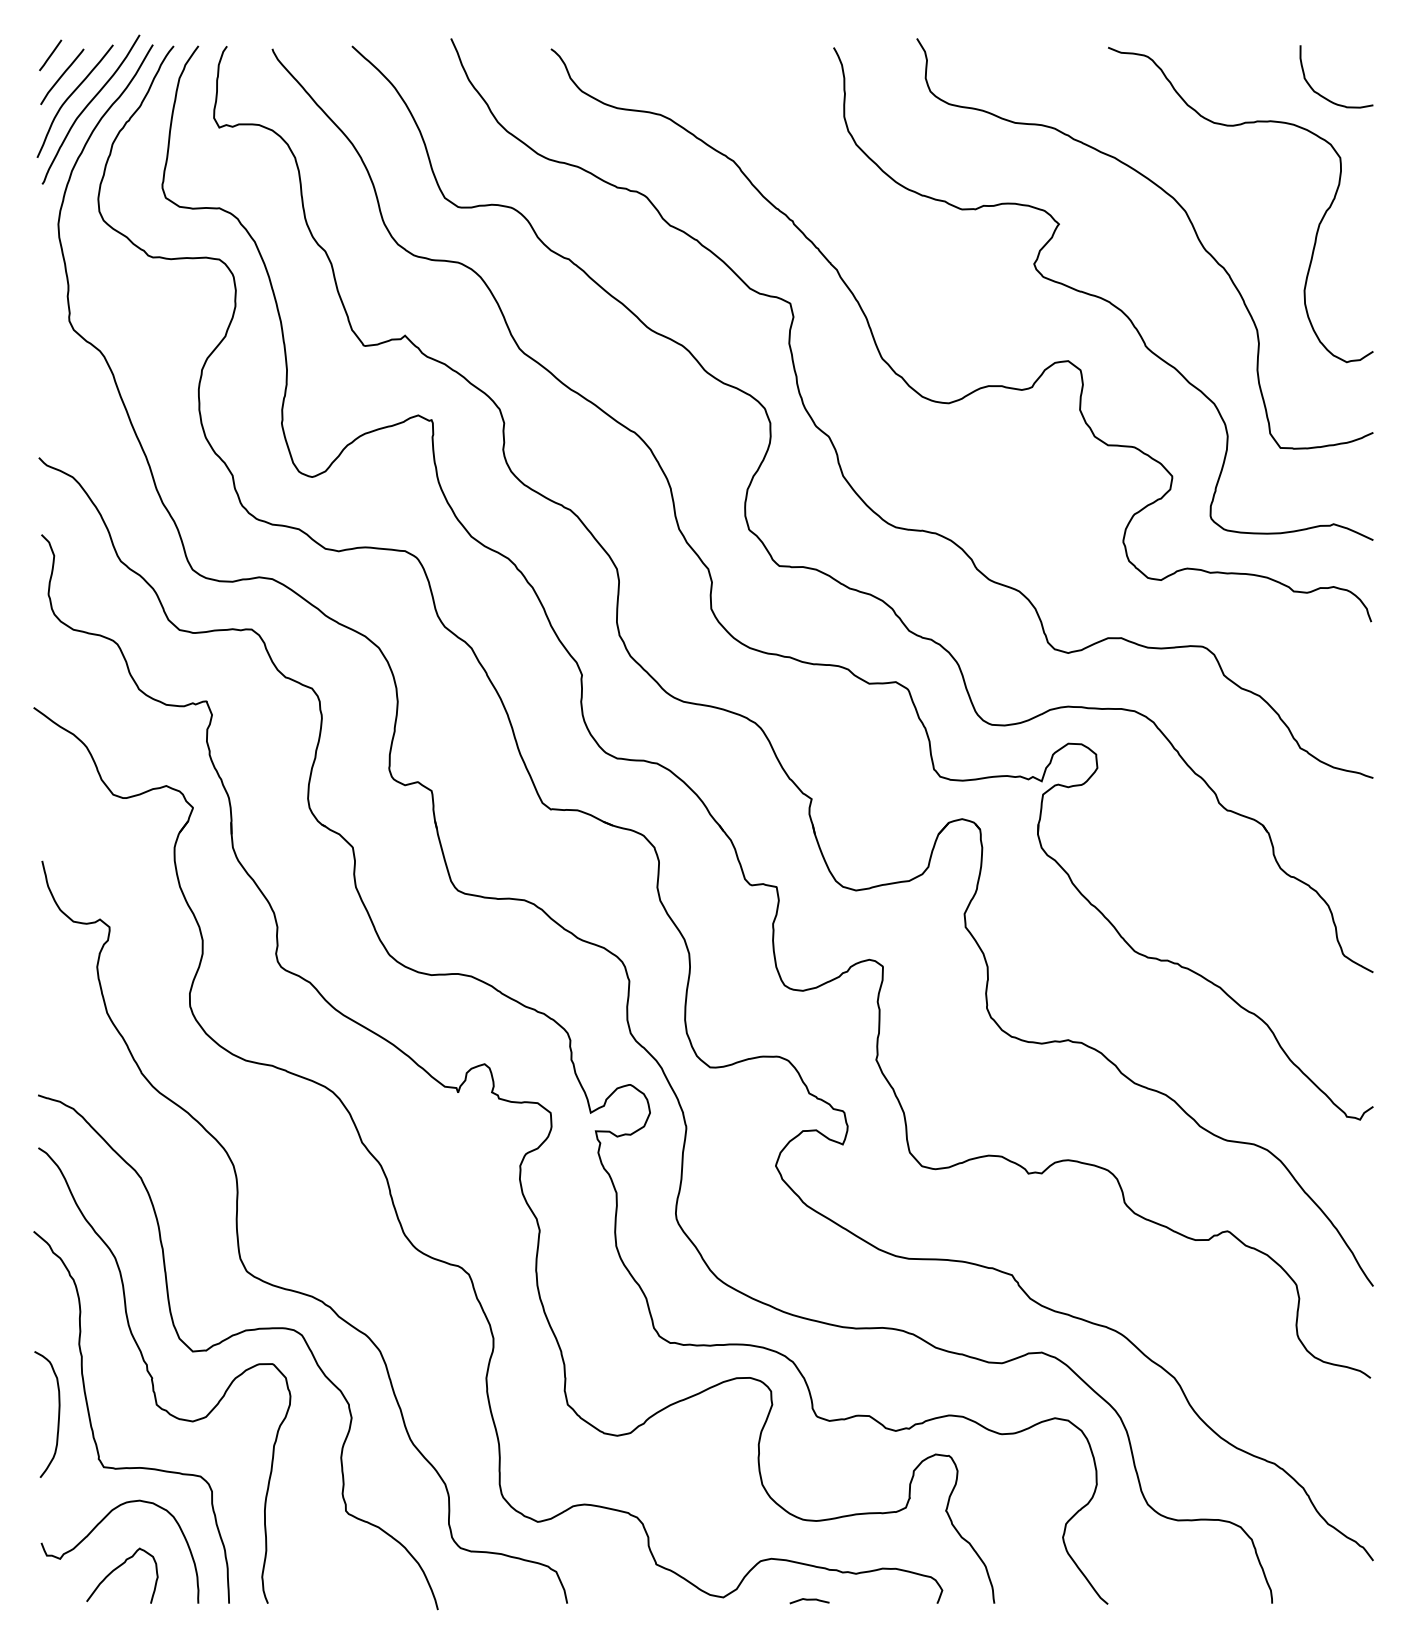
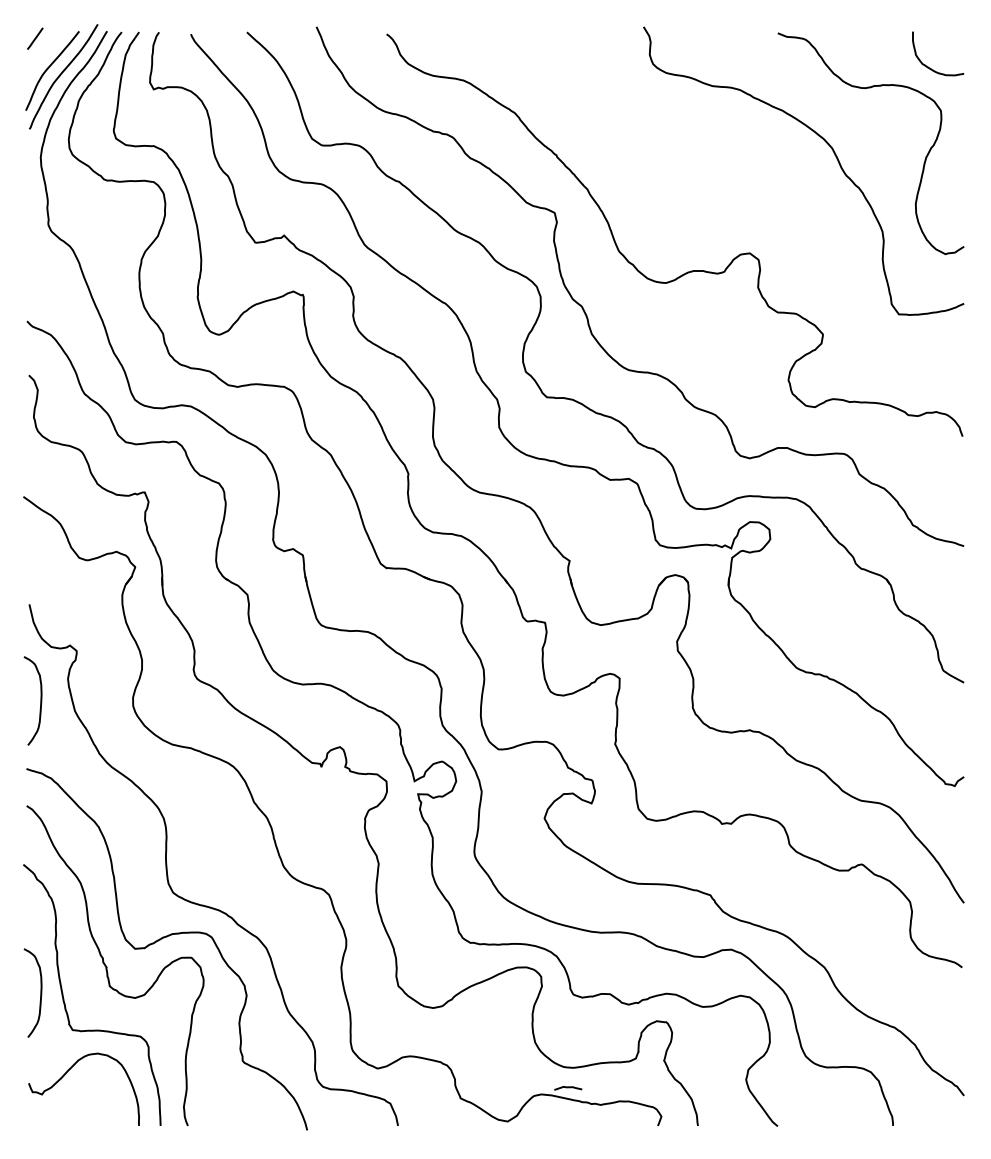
curve: (62, 76) -> (43, 53), removed
curve: (1102, 297) -> (773, 208), removed
curve: (58, 998) -> (40, 700), added
curve: (118, 1568) -> (82, 1101), removed
curve: (809, 1600) -> (568, 1087), moved

